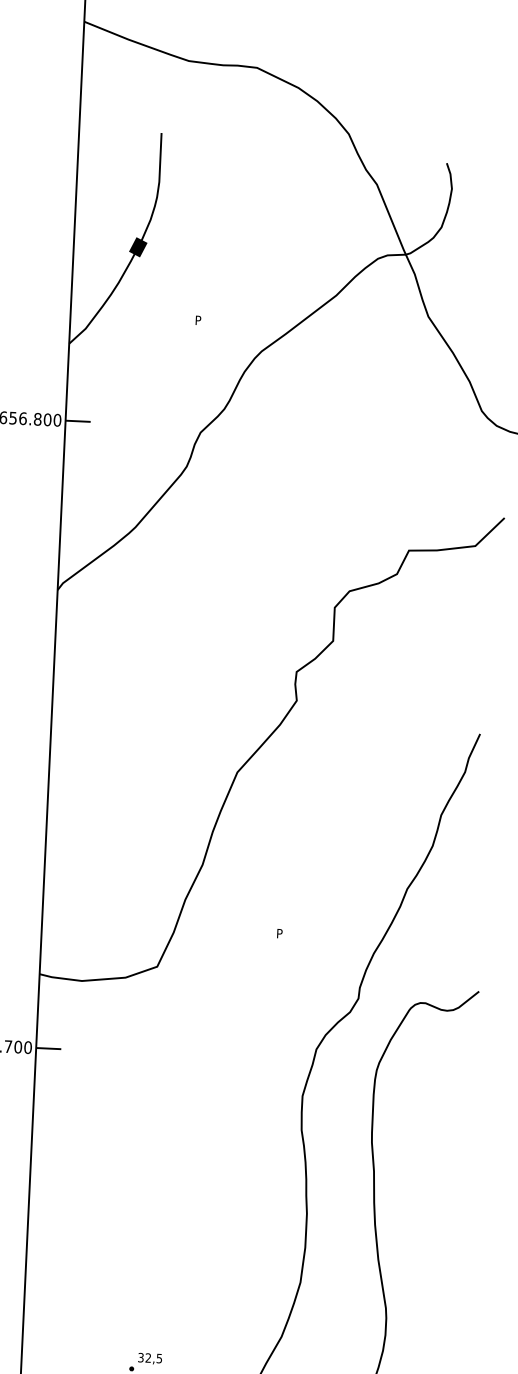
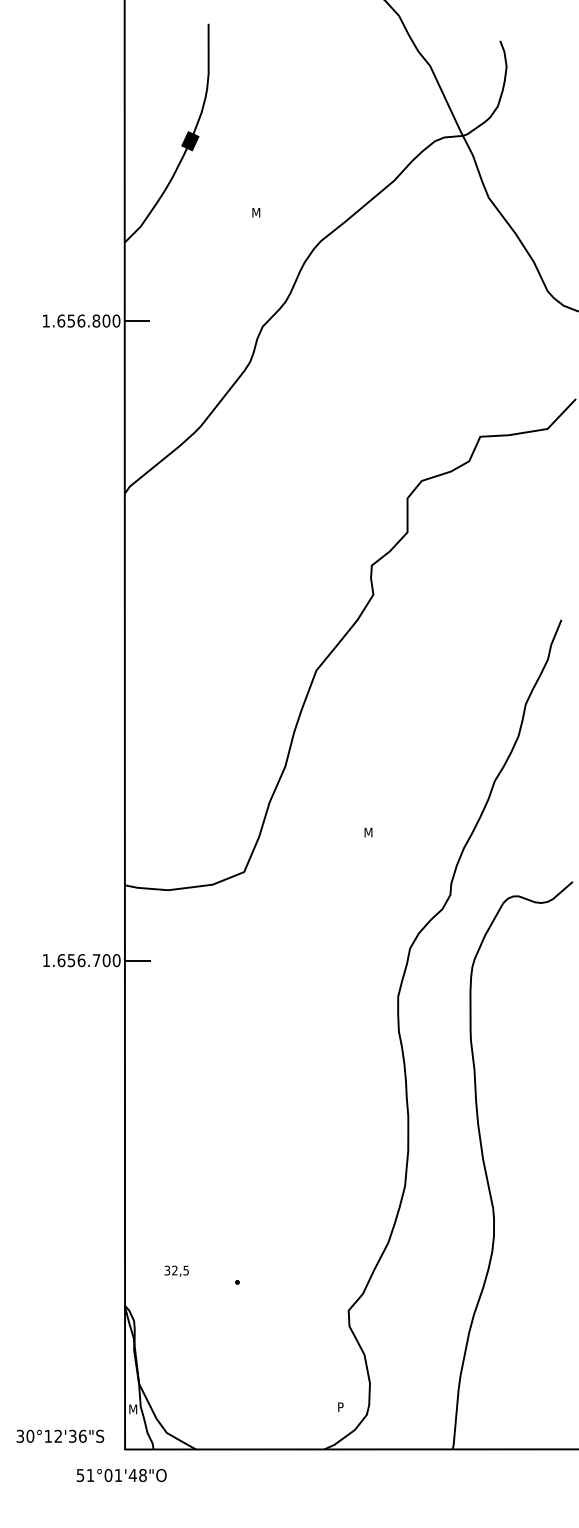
text: (199, 320) -> (256, 212), P -> M
text: (281, 933) -> (368, 832), P -> M
text: (149, 1358) -> (176, 1270), moved

